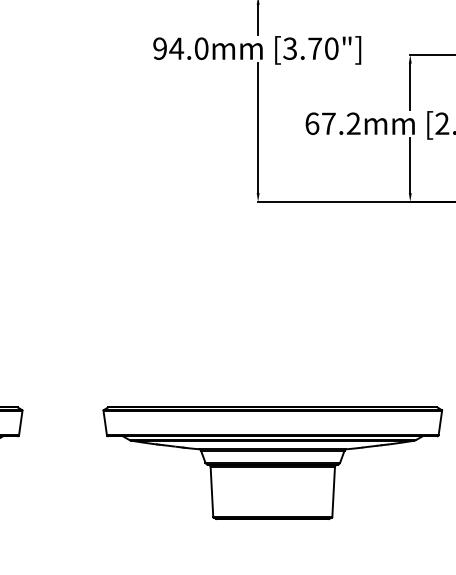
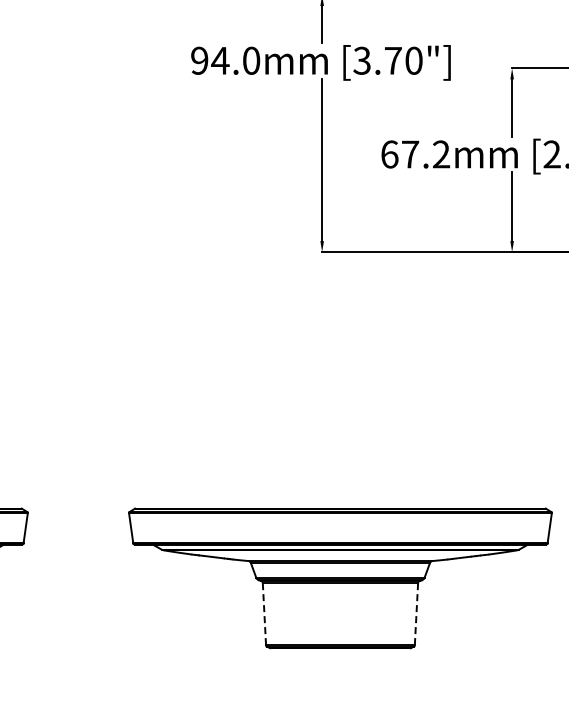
line: (211, 492) -> (264, 614), solid -> dashed
line: (333, 492) -> (416, 614), solid -> dashed

